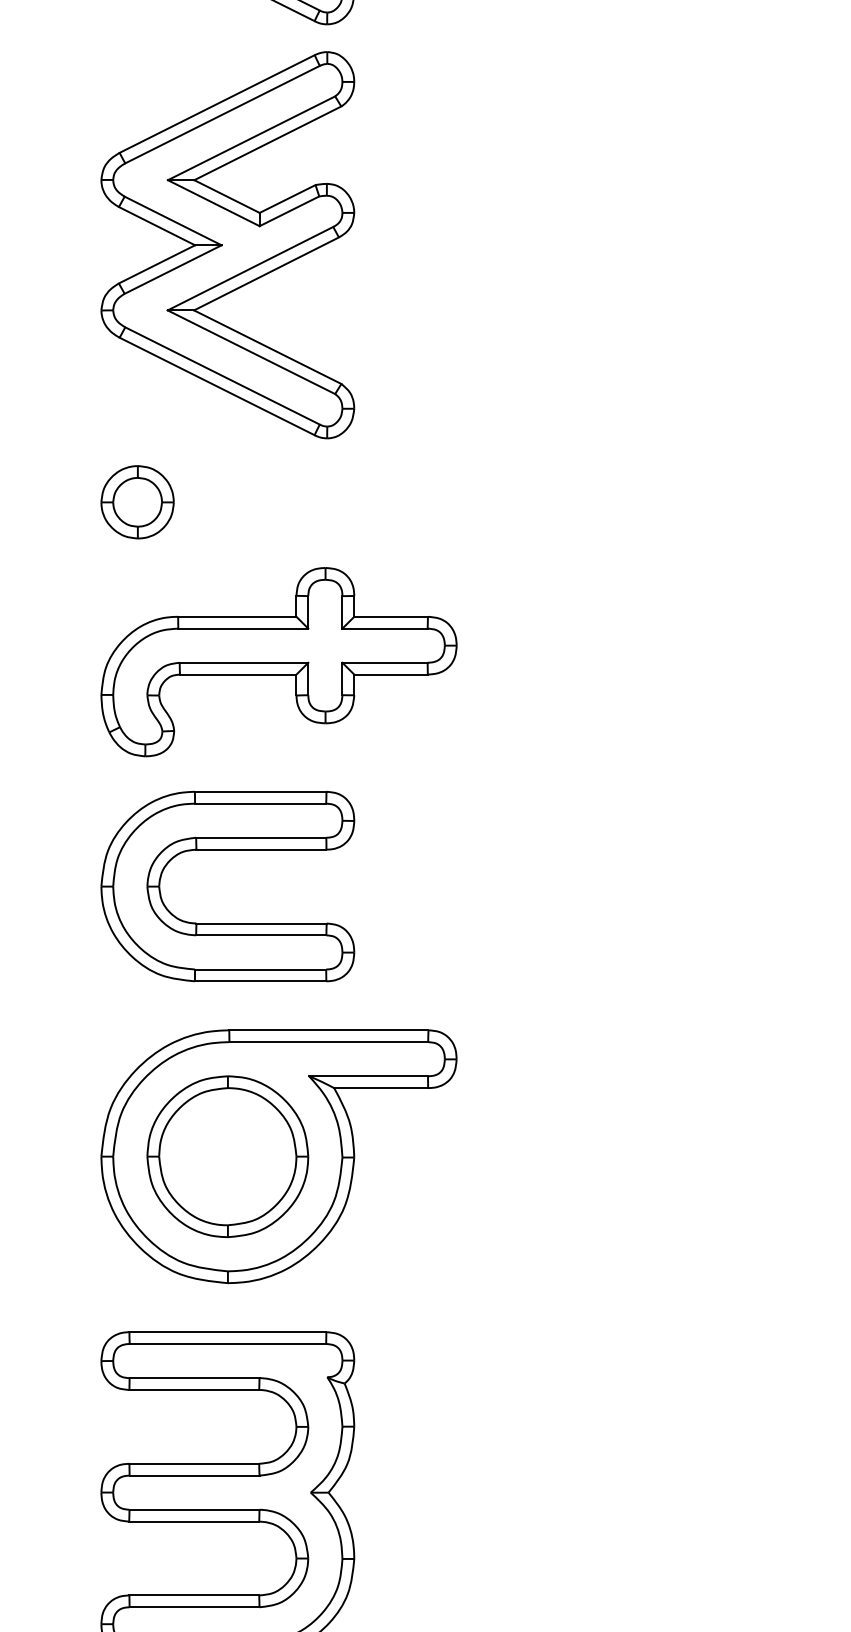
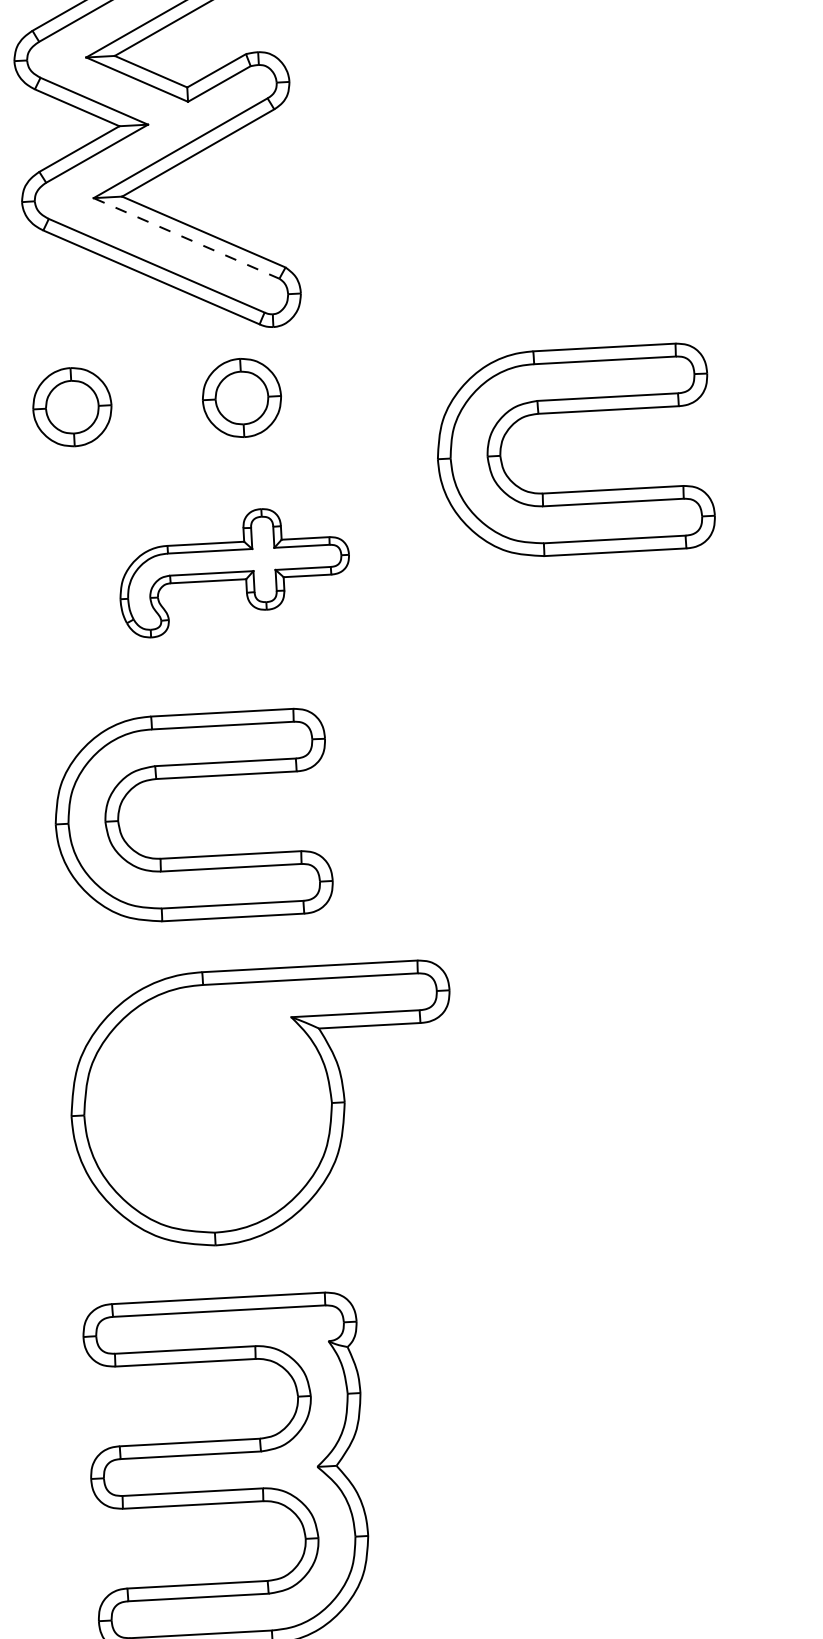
line: (251, 352) -> (186, 238), solid -> dashed
part: (294, 502) -> (241, 398), added
part: (598, 532) -> (571, 412), added
part: (278, 662) -> (233, 572), size x0.6
part: (227, 1156) -> (207, 1108), removed

